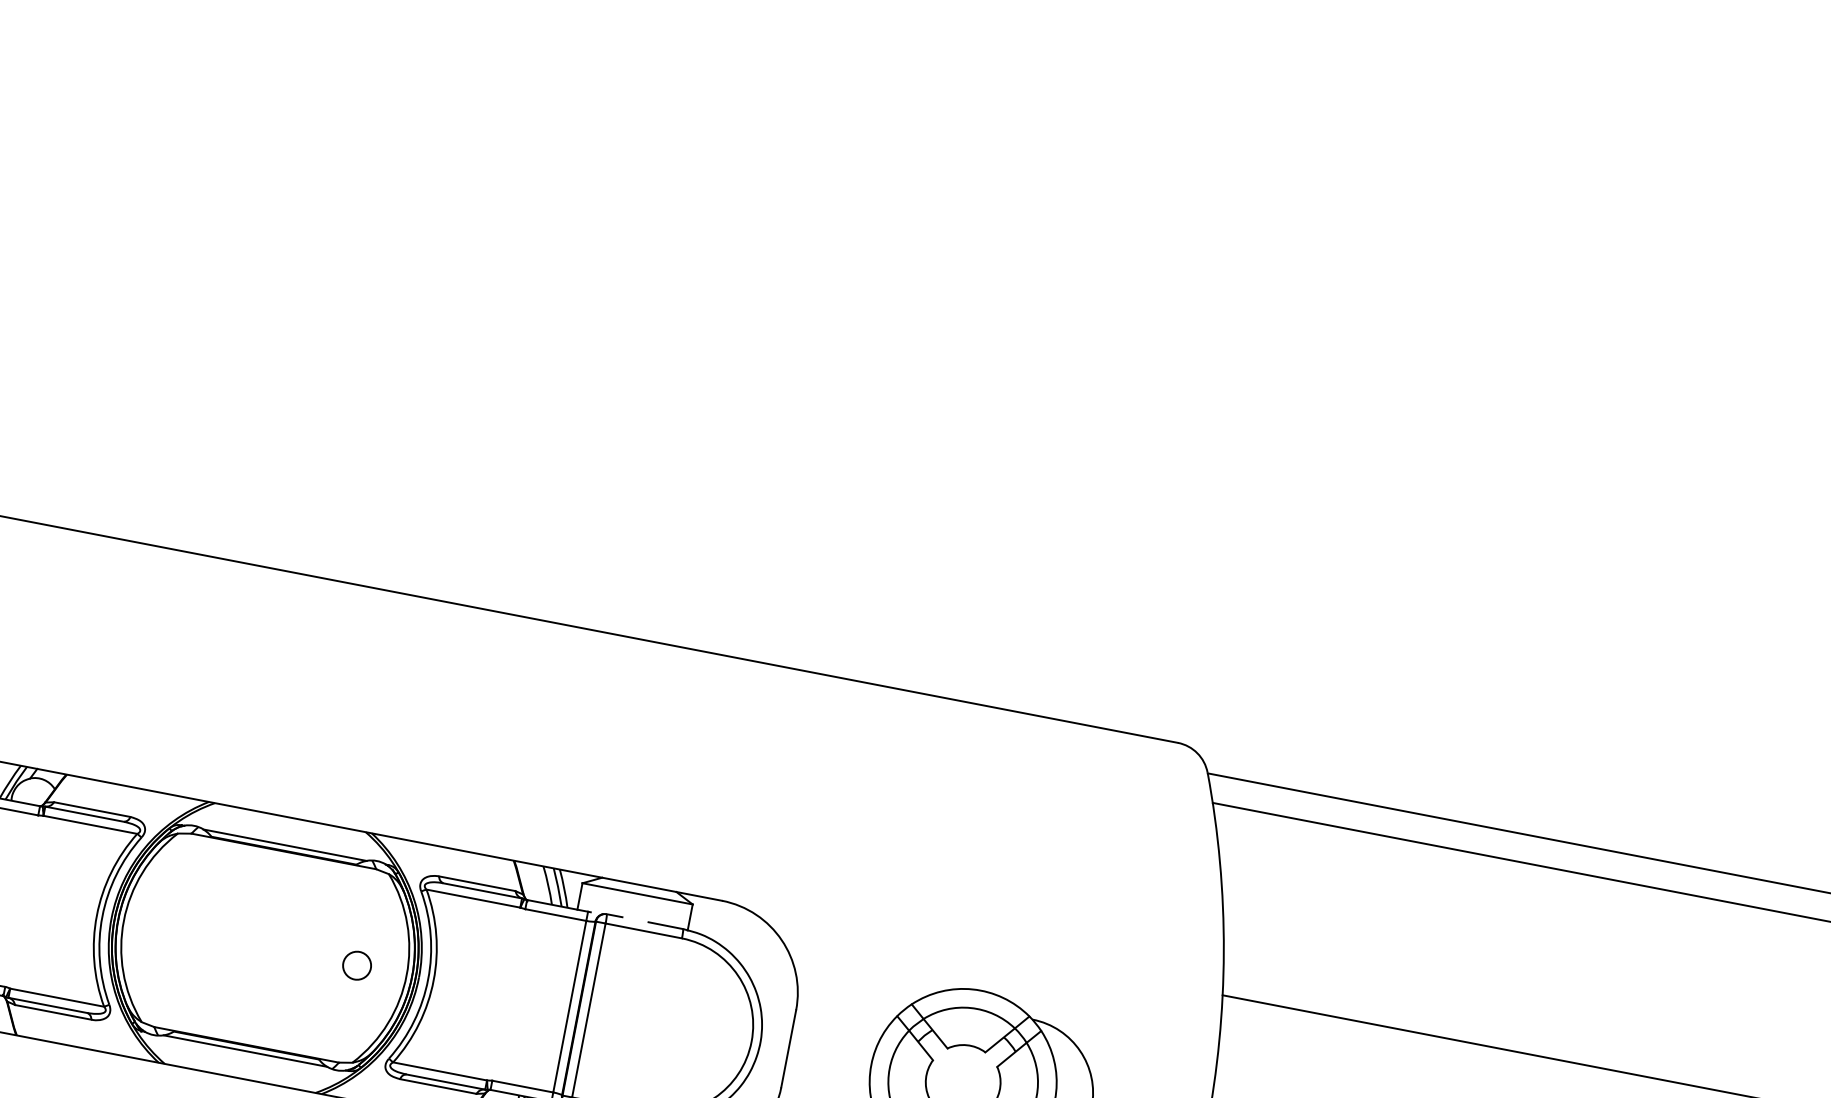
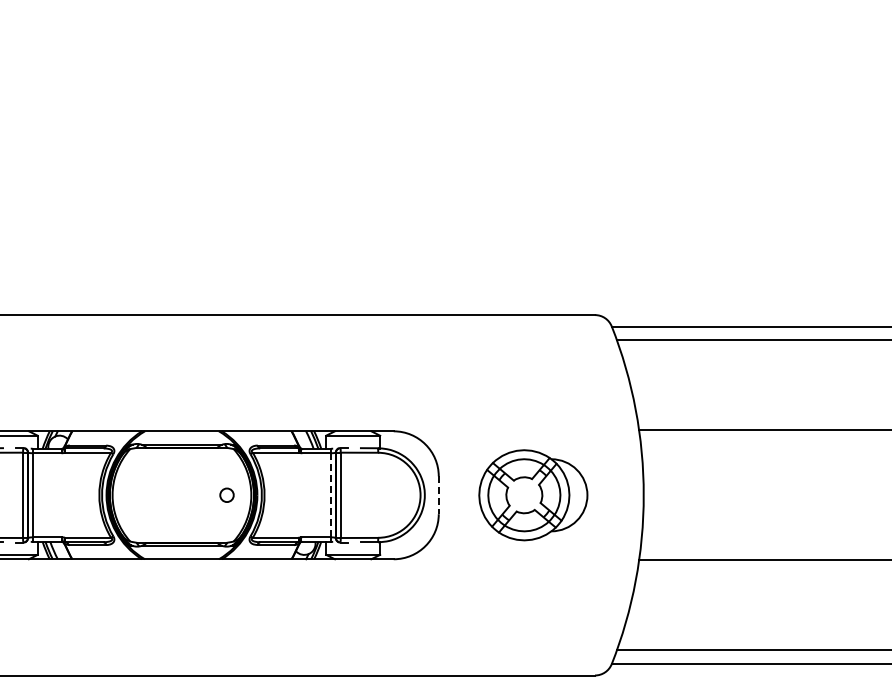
line: (570, 1005) -> (331, 494), solid -> dashed
line: (788, 1049) -> (438, 495), solid -> dashed

